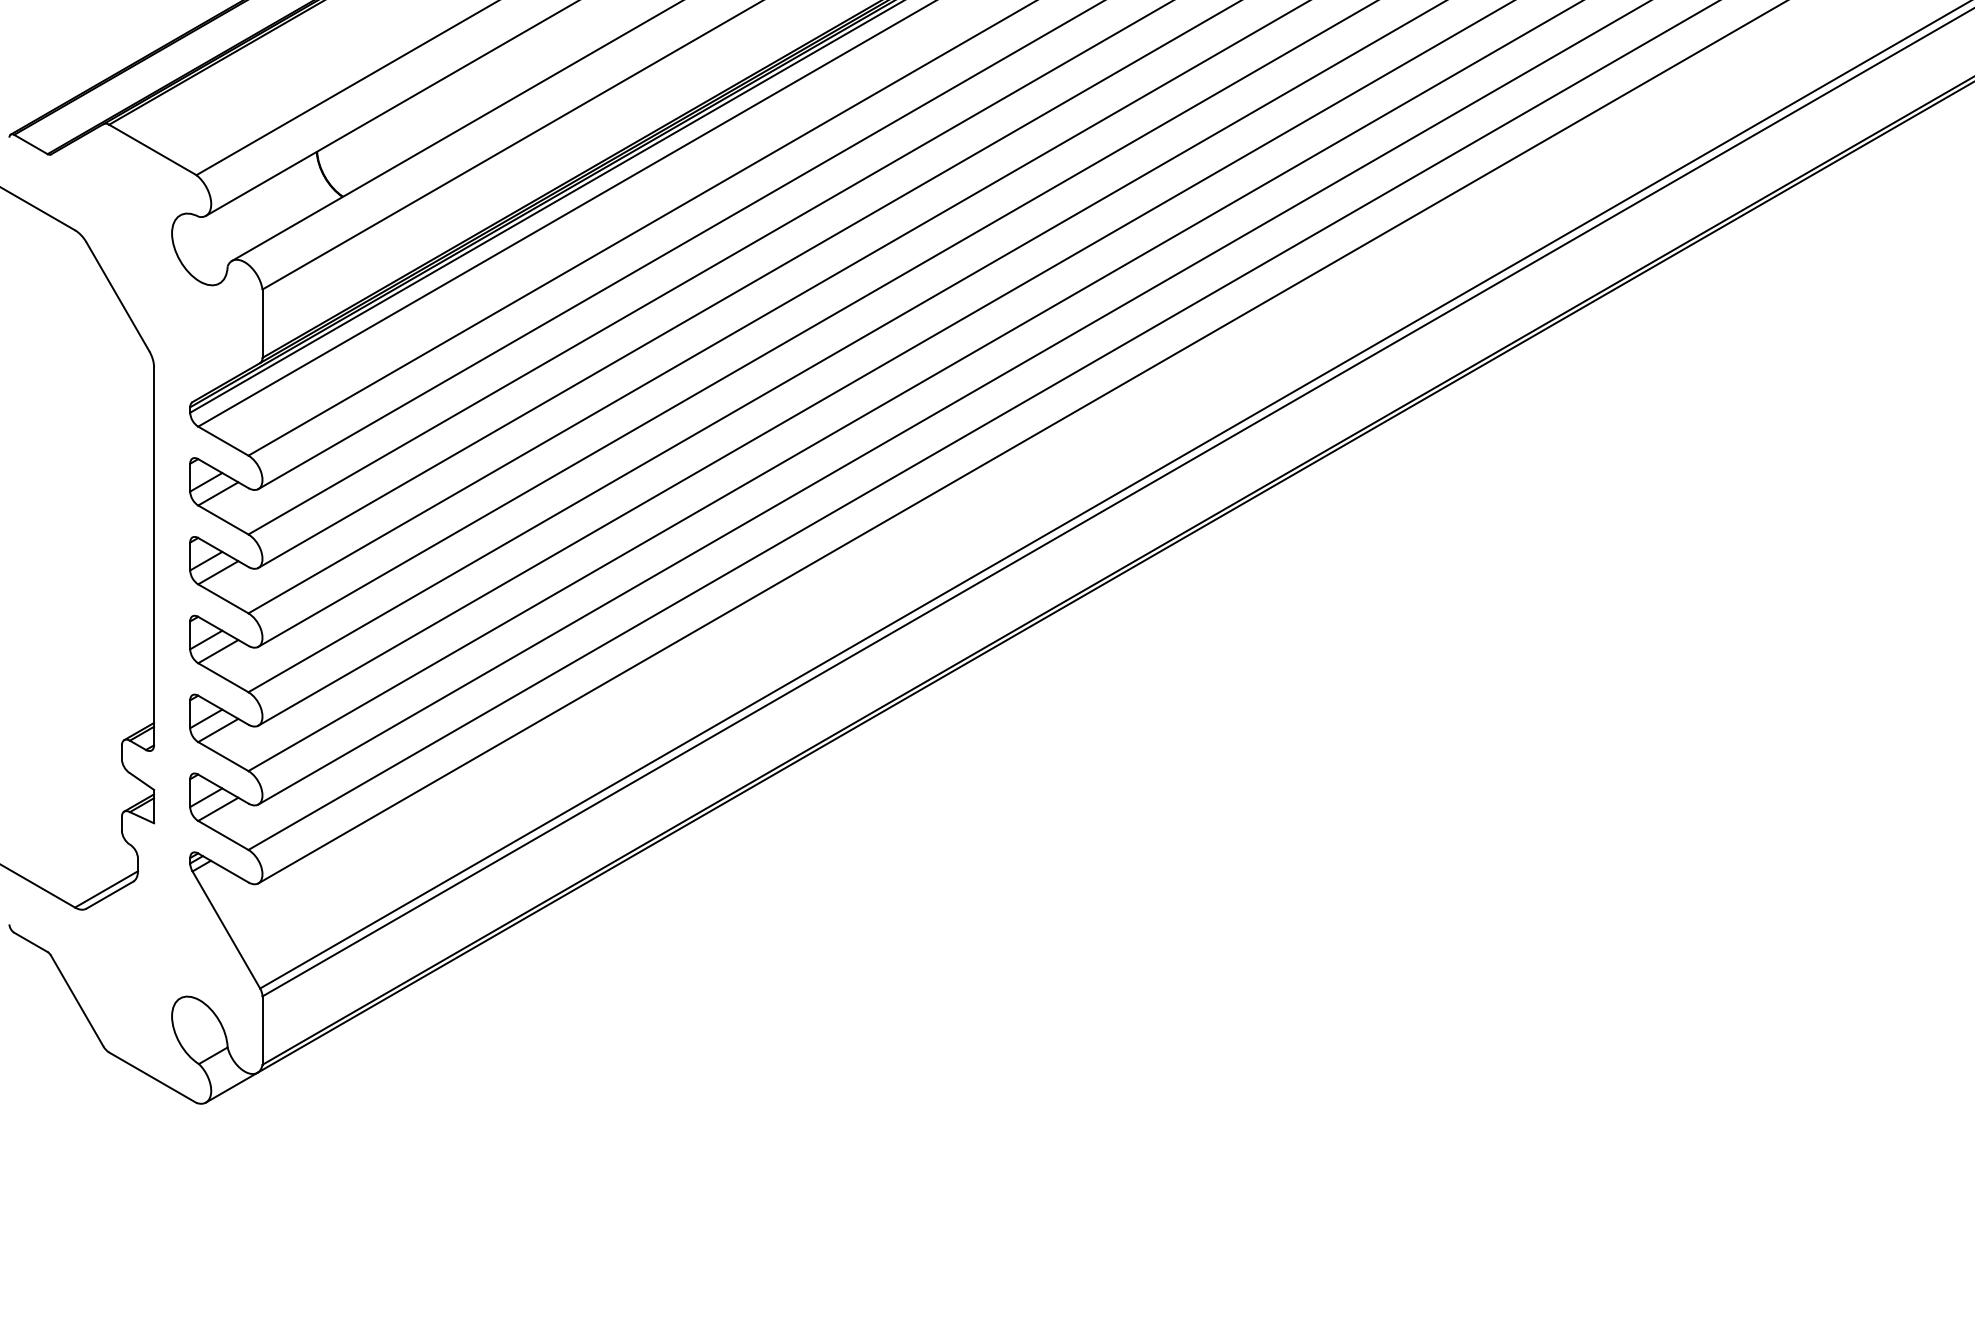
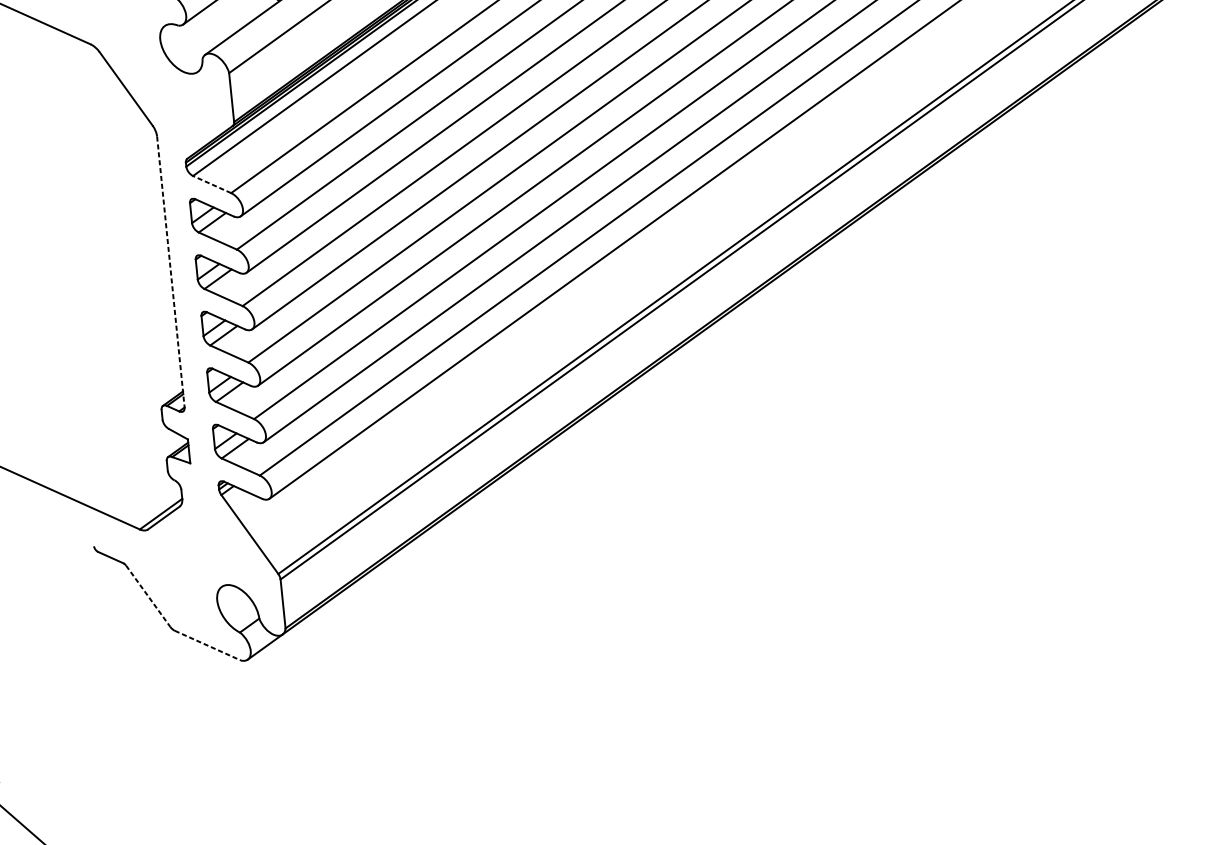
line: (223, 441) -> (212, 184), solid -> dashed
line: (154, 556) -> (171, 272), solid -> dashed
line: (77, 1001) -> (148, 596), solid -> dashed
line: (153, 1077) -> (208, 645), solid -> dashed

